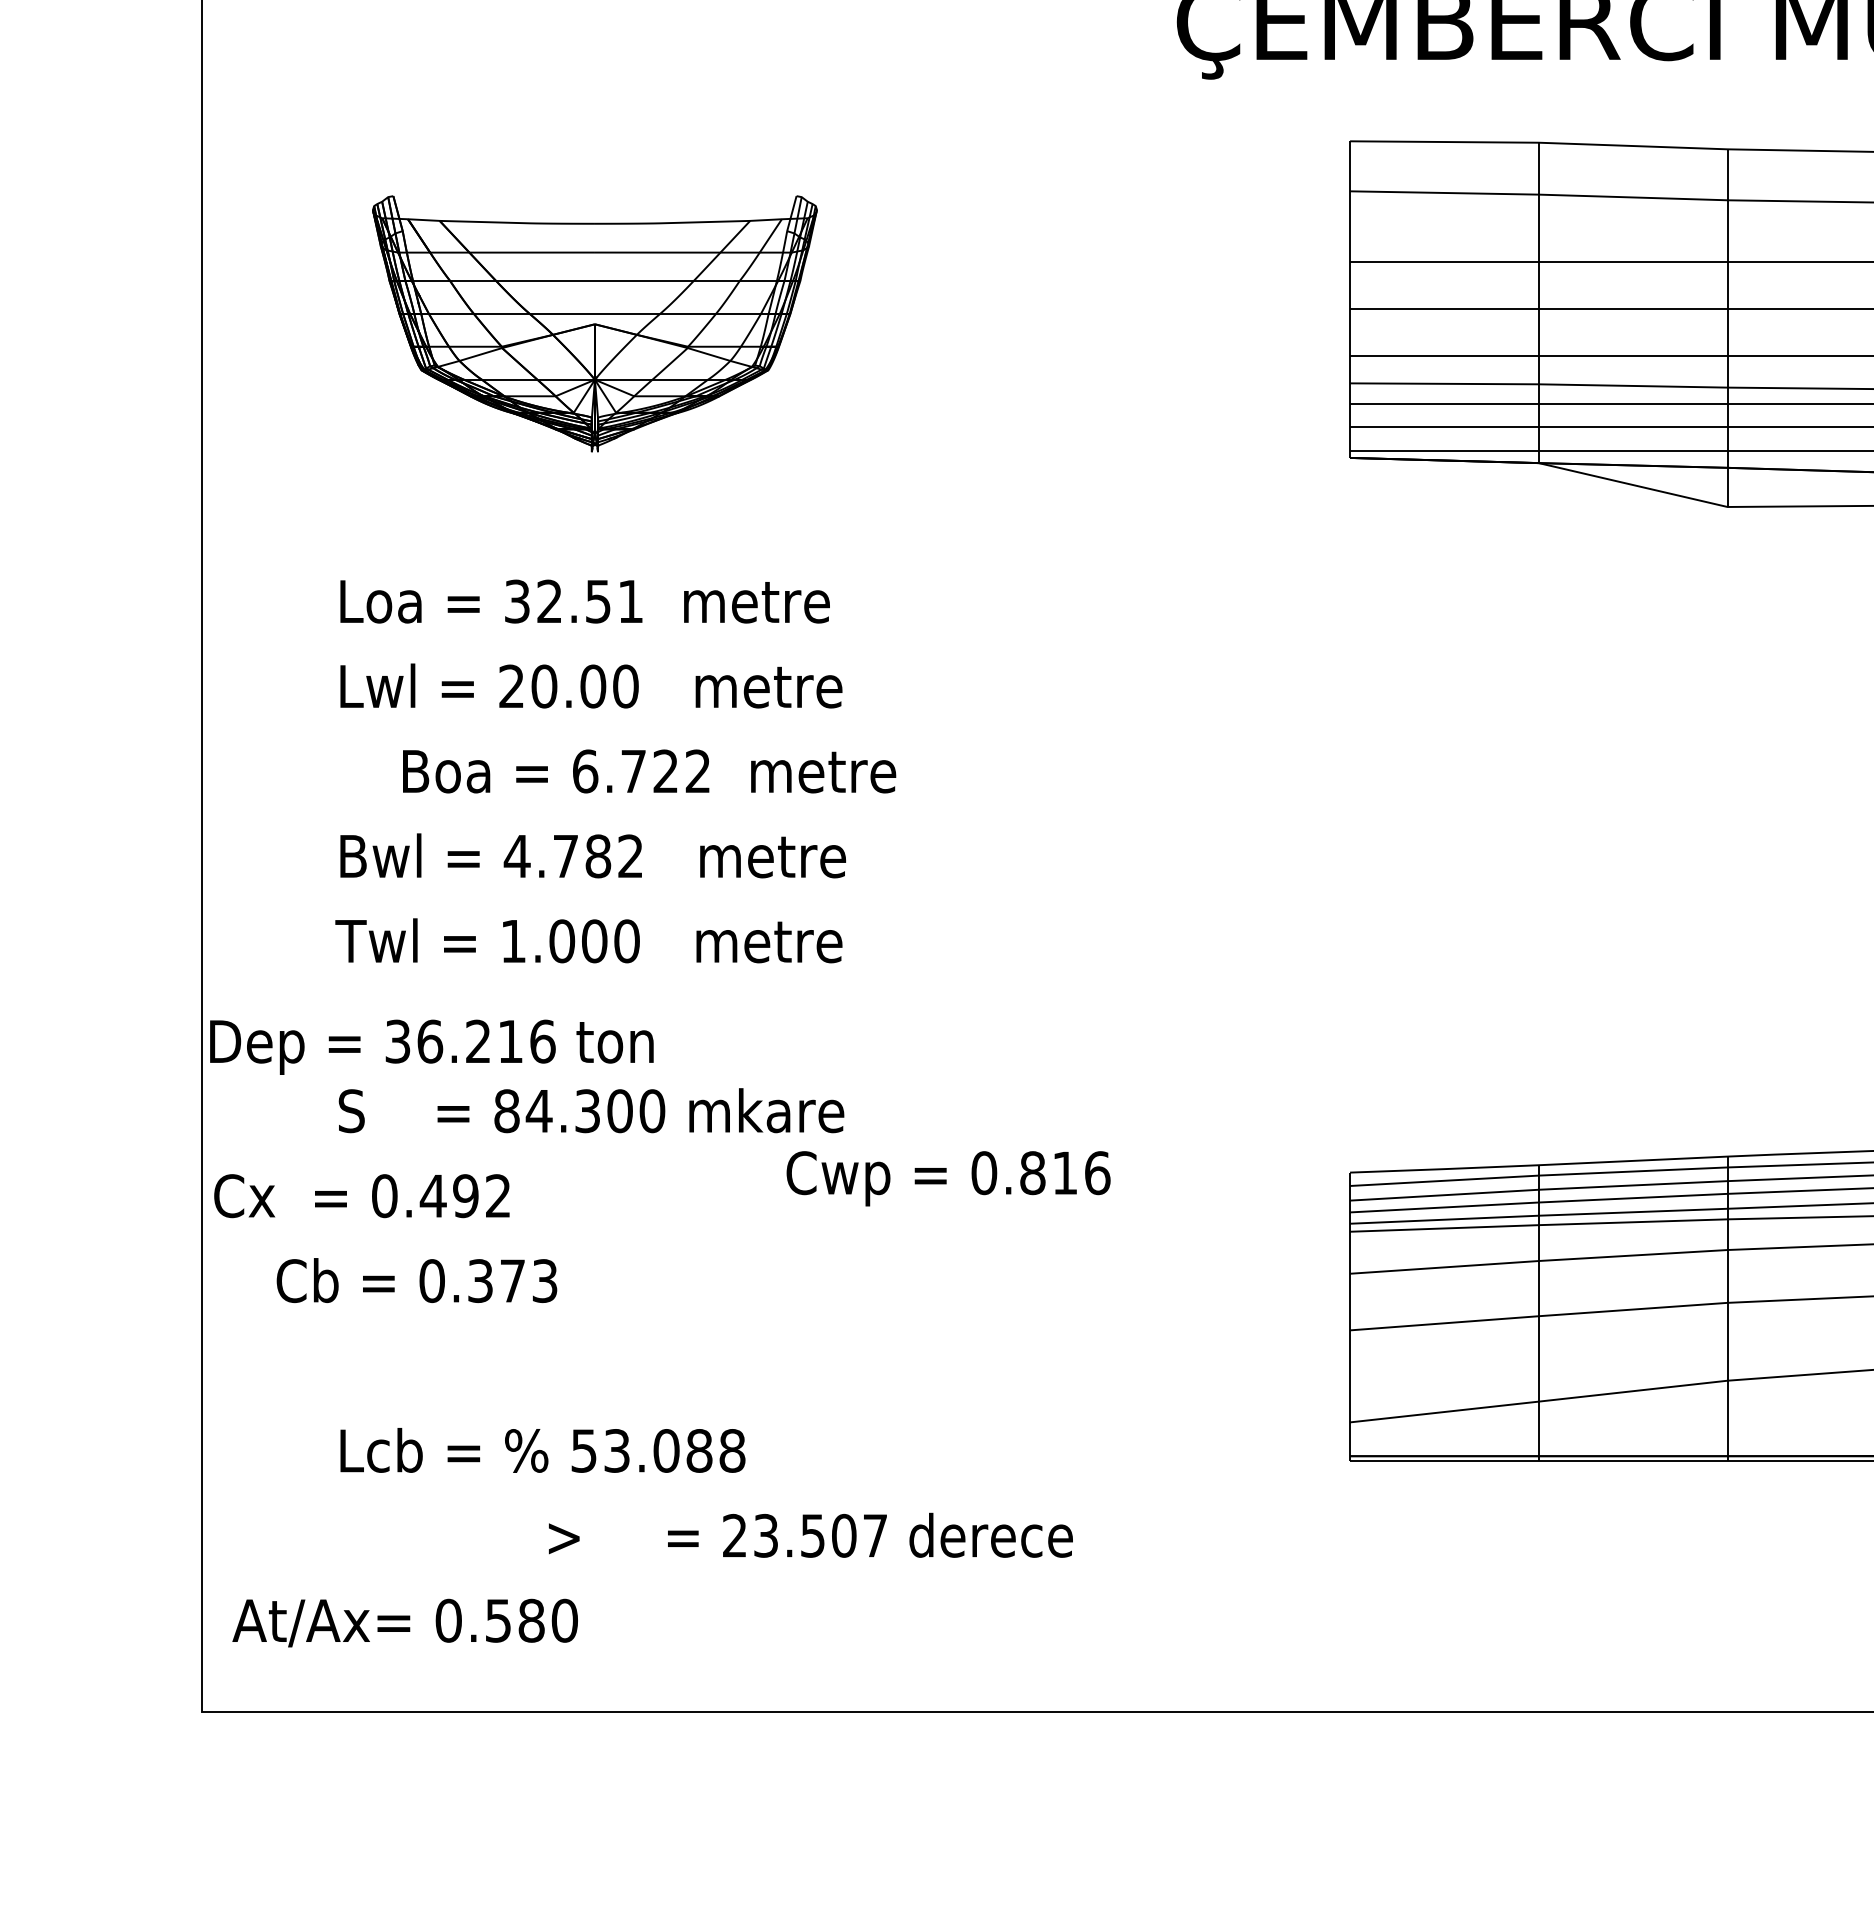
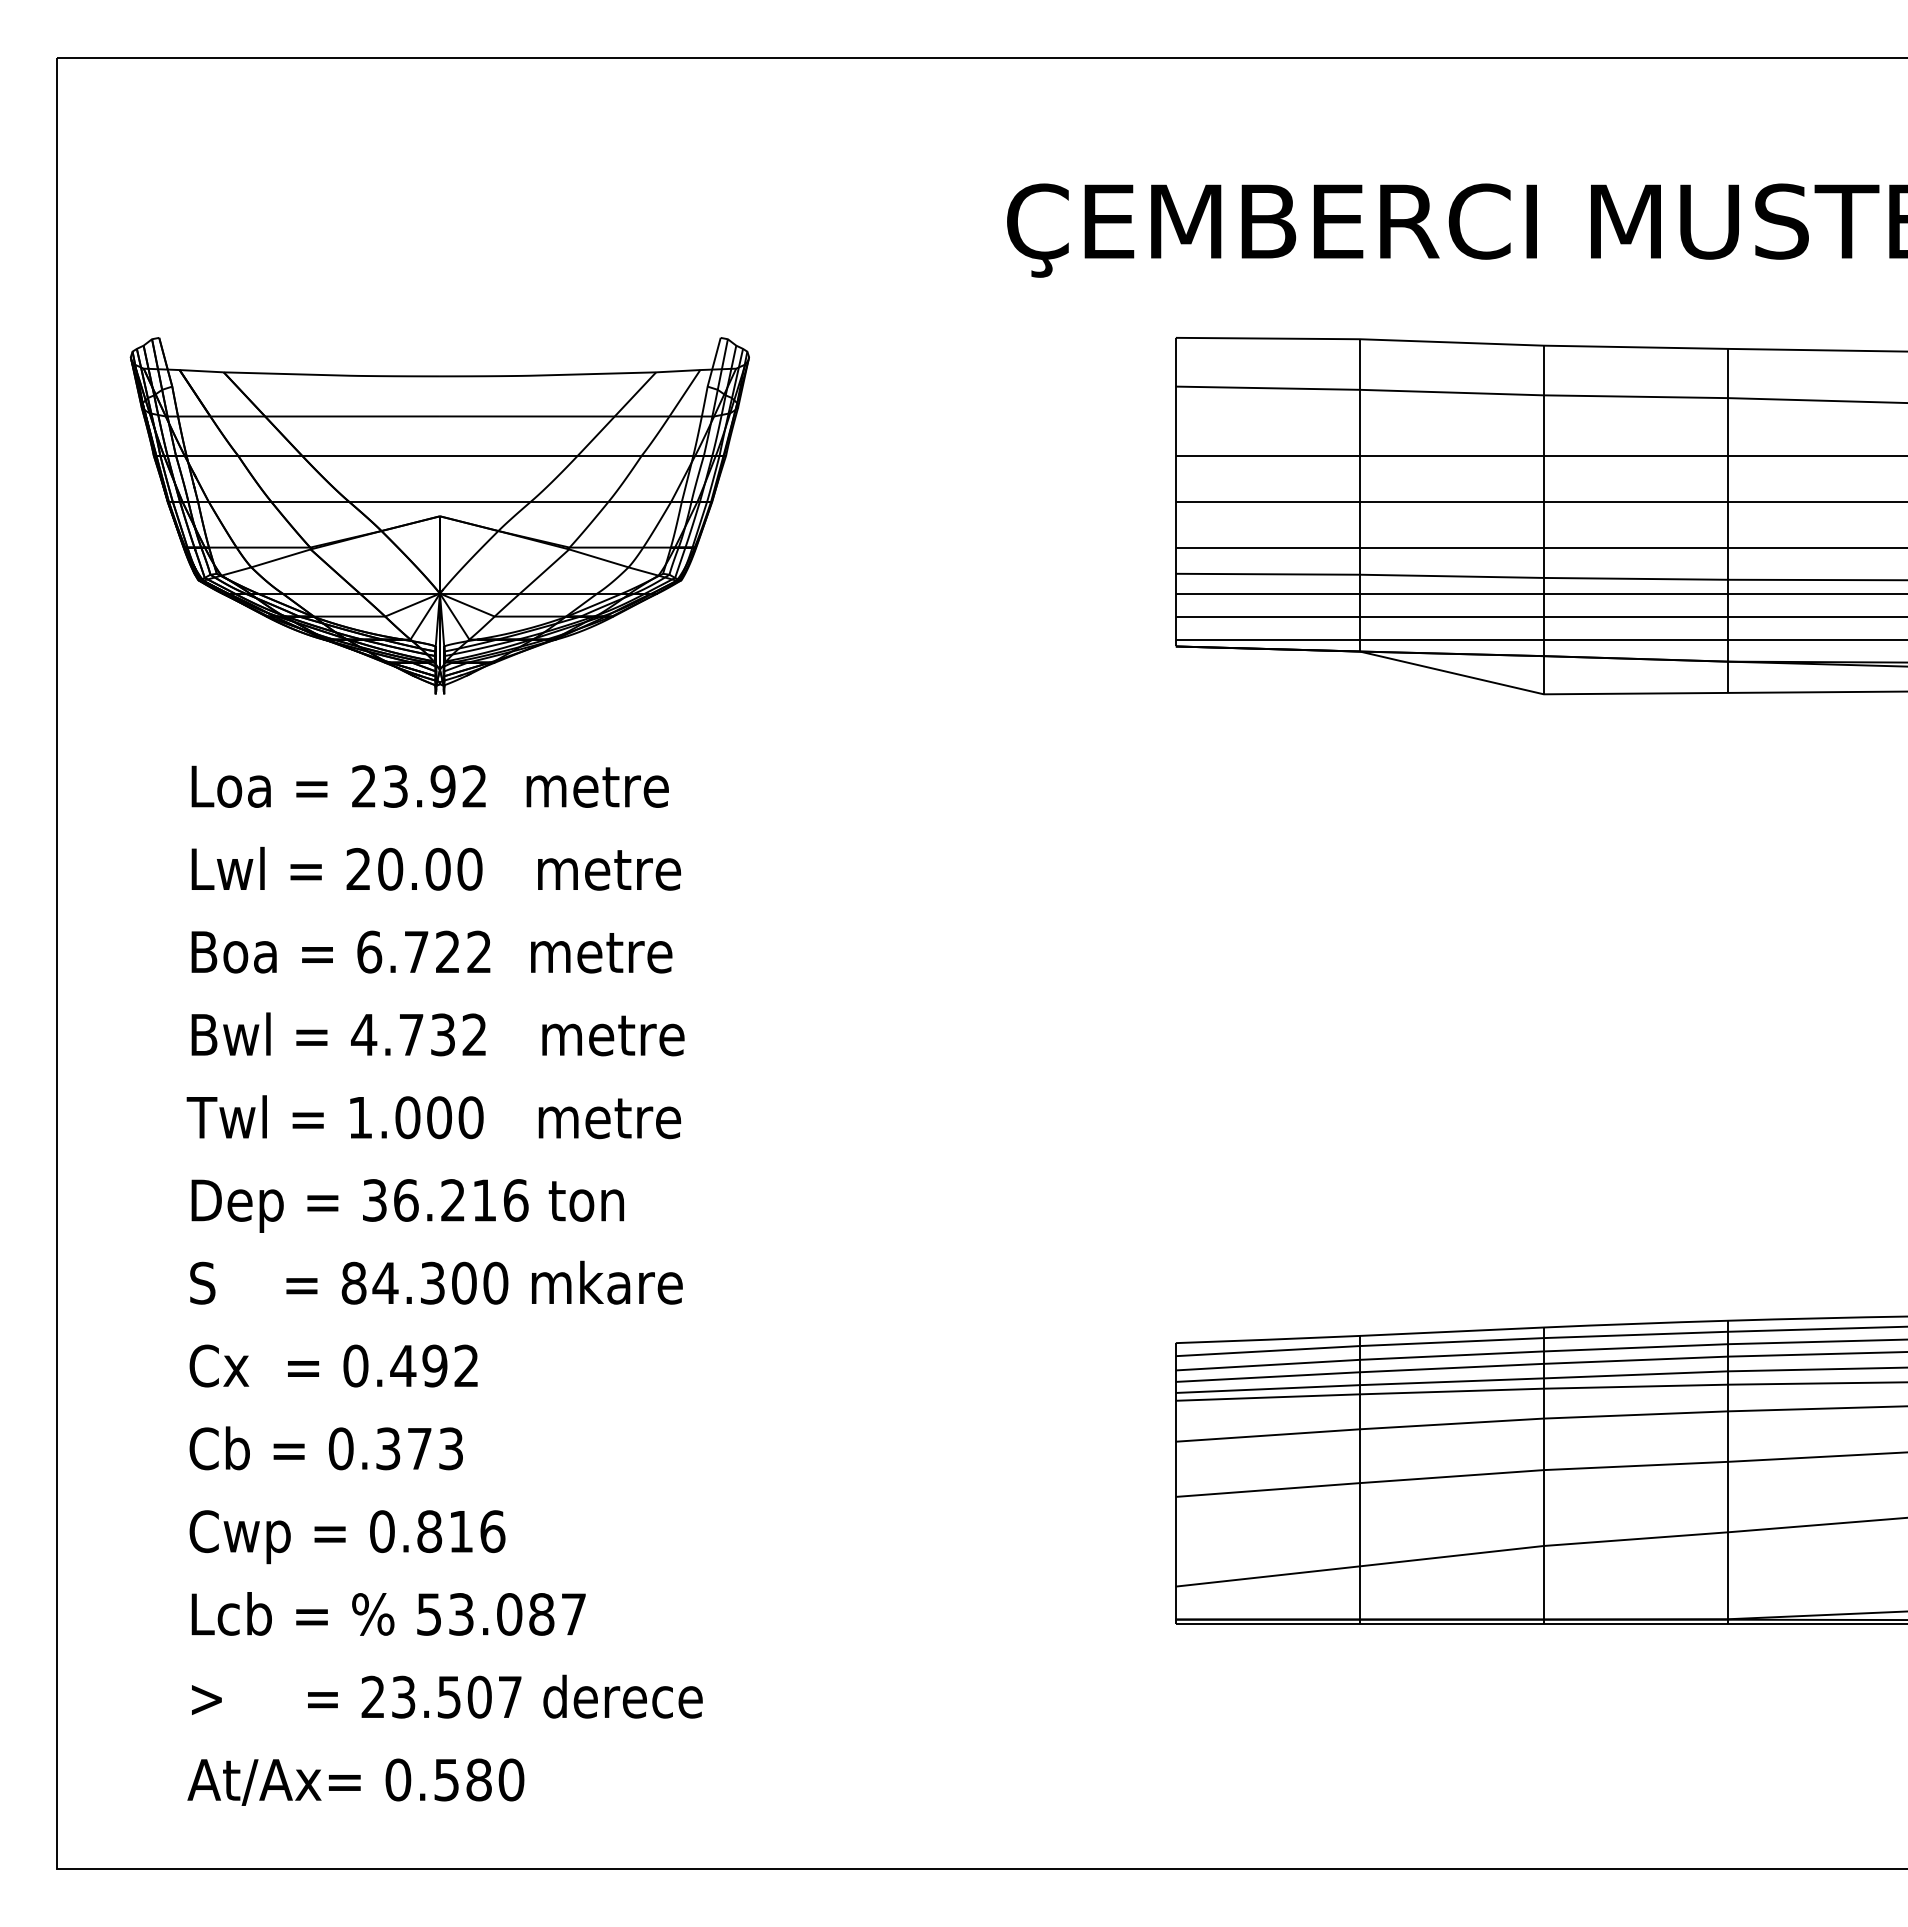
part: (594, 323) -> (439, 515), size x1.43
text: (574, 601) -> (419, 786), 32.51 -> 23.92
text: (648, 770) -> (431, 951), moved
text: (597, 855) -> (442, 1034), 4.782 -> 4.732
text: (431, 1046) -> (407, 1205), moved
text: (948, 1179) -> (347, 1537), moved
text: (361, 1195) -> (333, 1365), moved
text: (416, 1280) -> (325, 1448), moved
text: (732, 1451) -> (573, 1614), 53.088 -> 53.087
text: (811, 1535) -> (447, 1696), moved
text: (404, 1622) -> (355, 1781), moved

